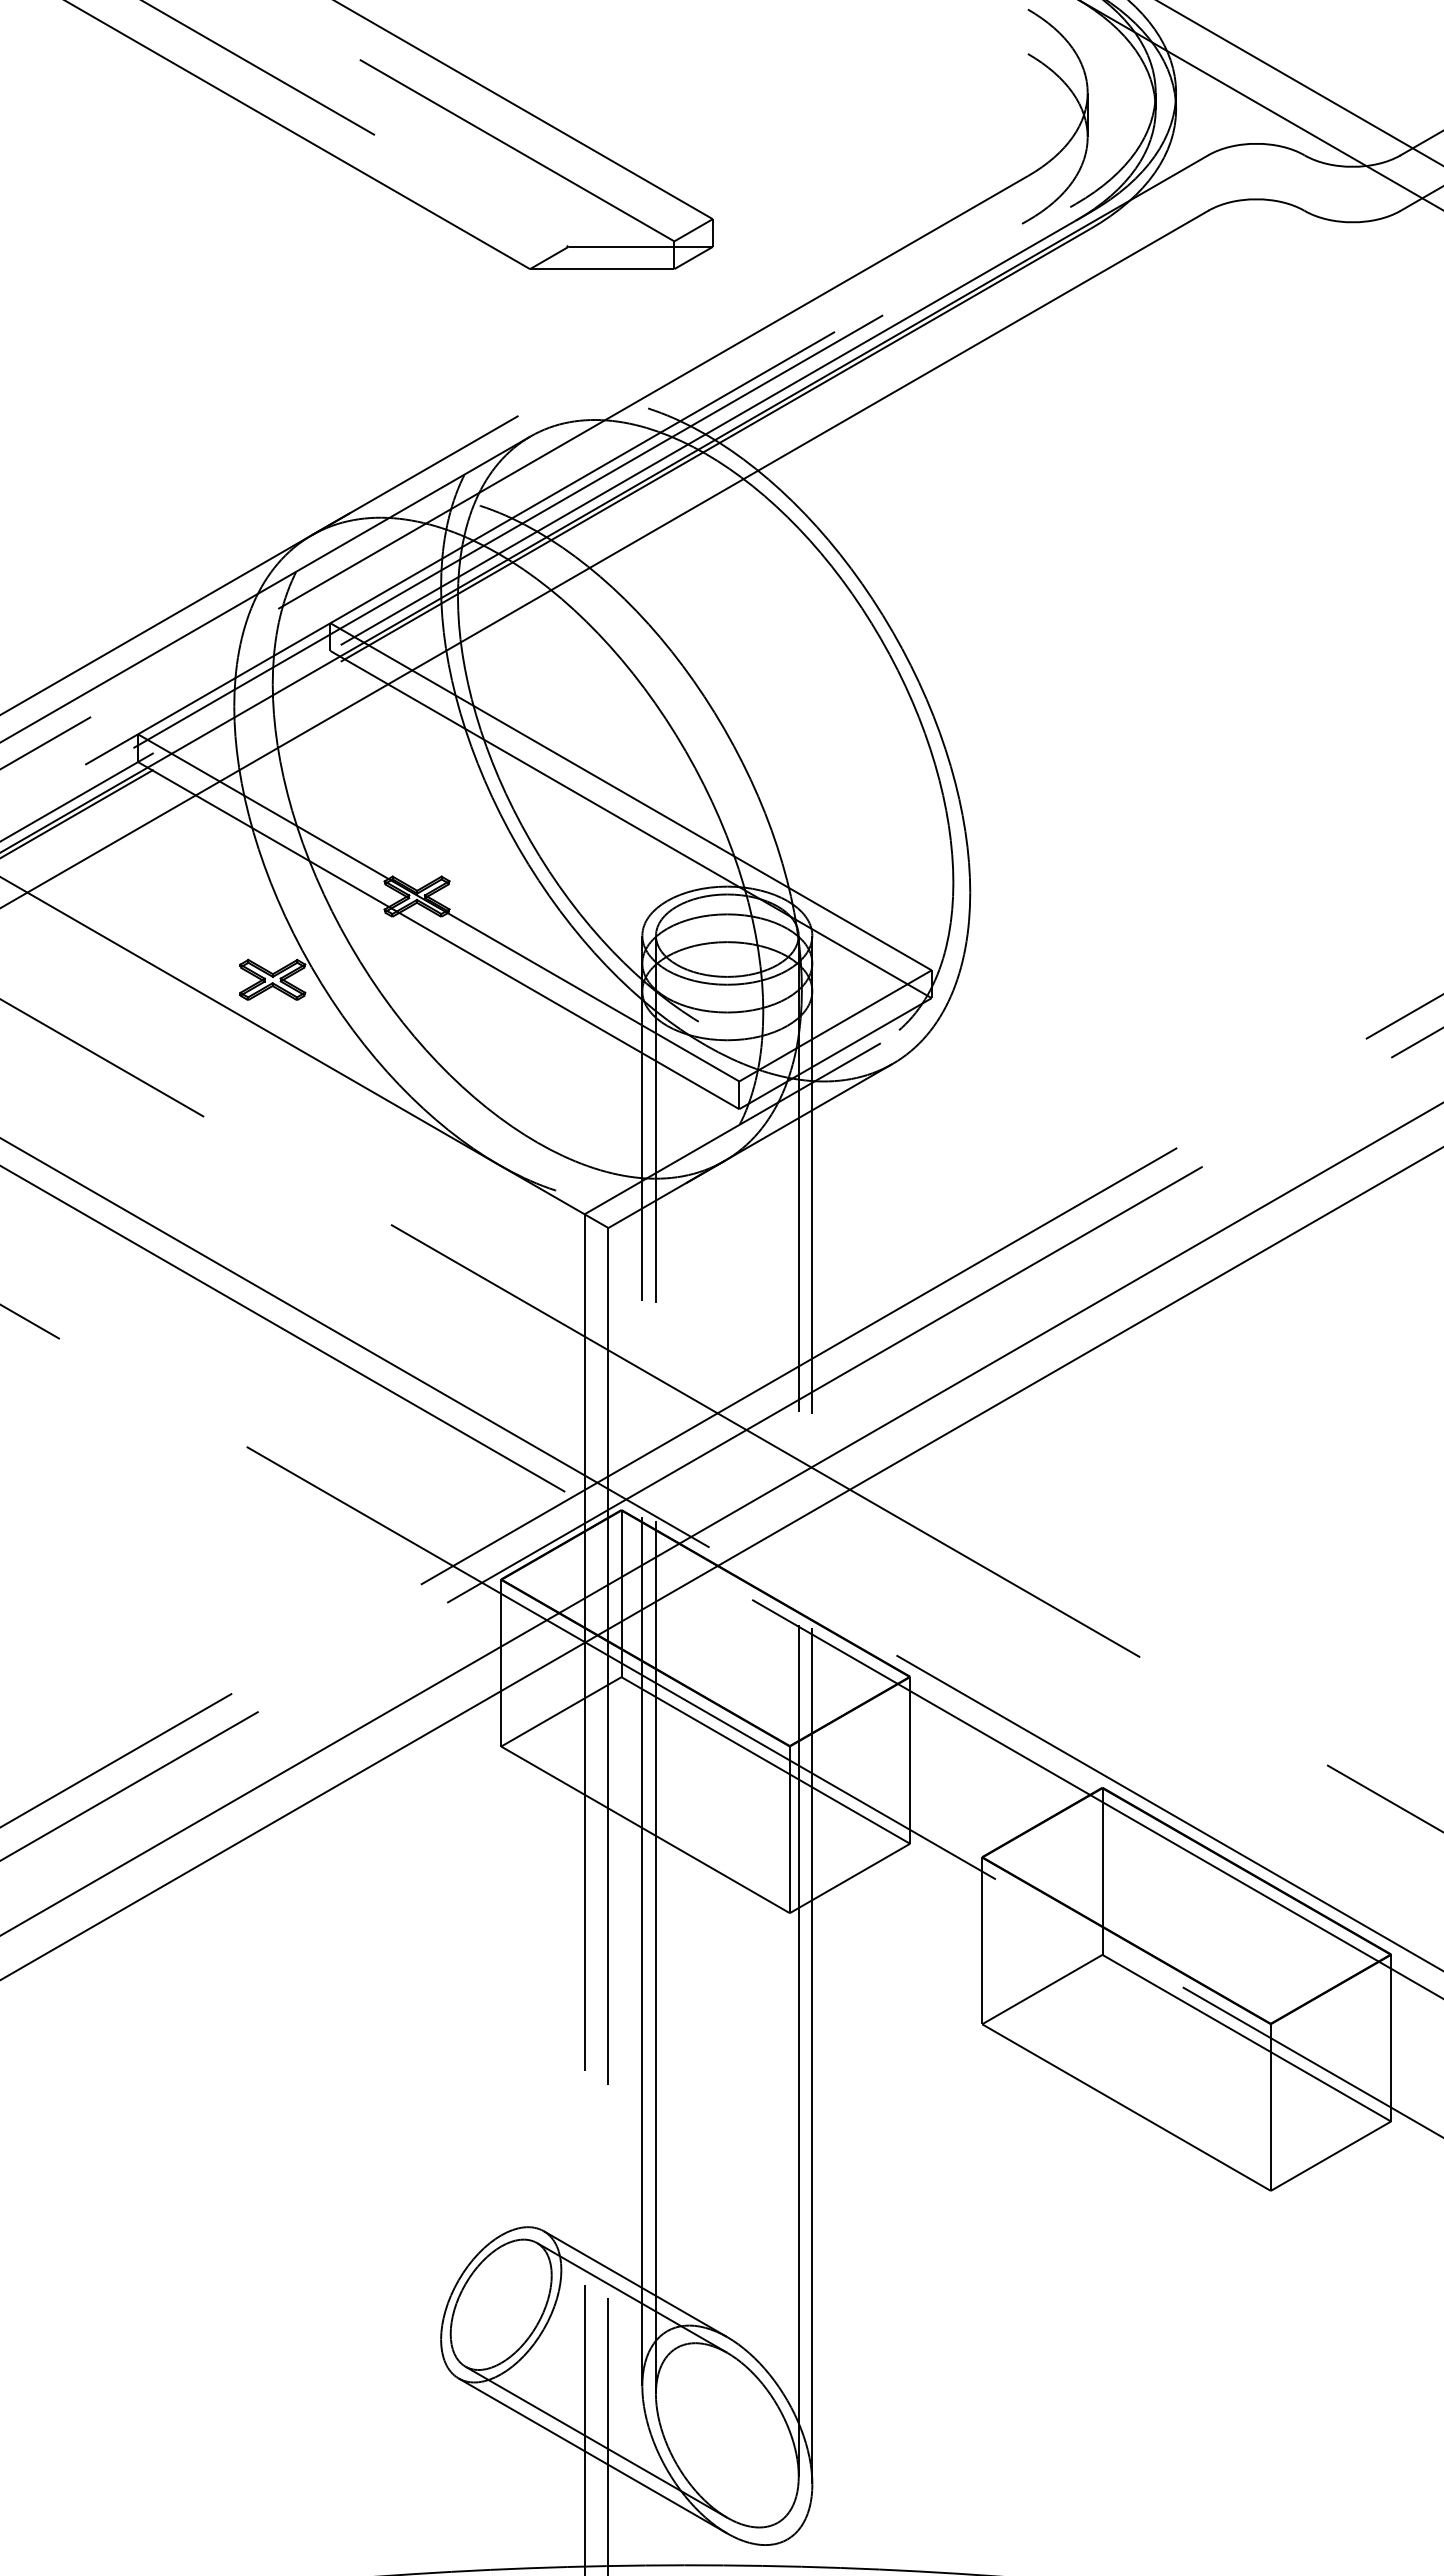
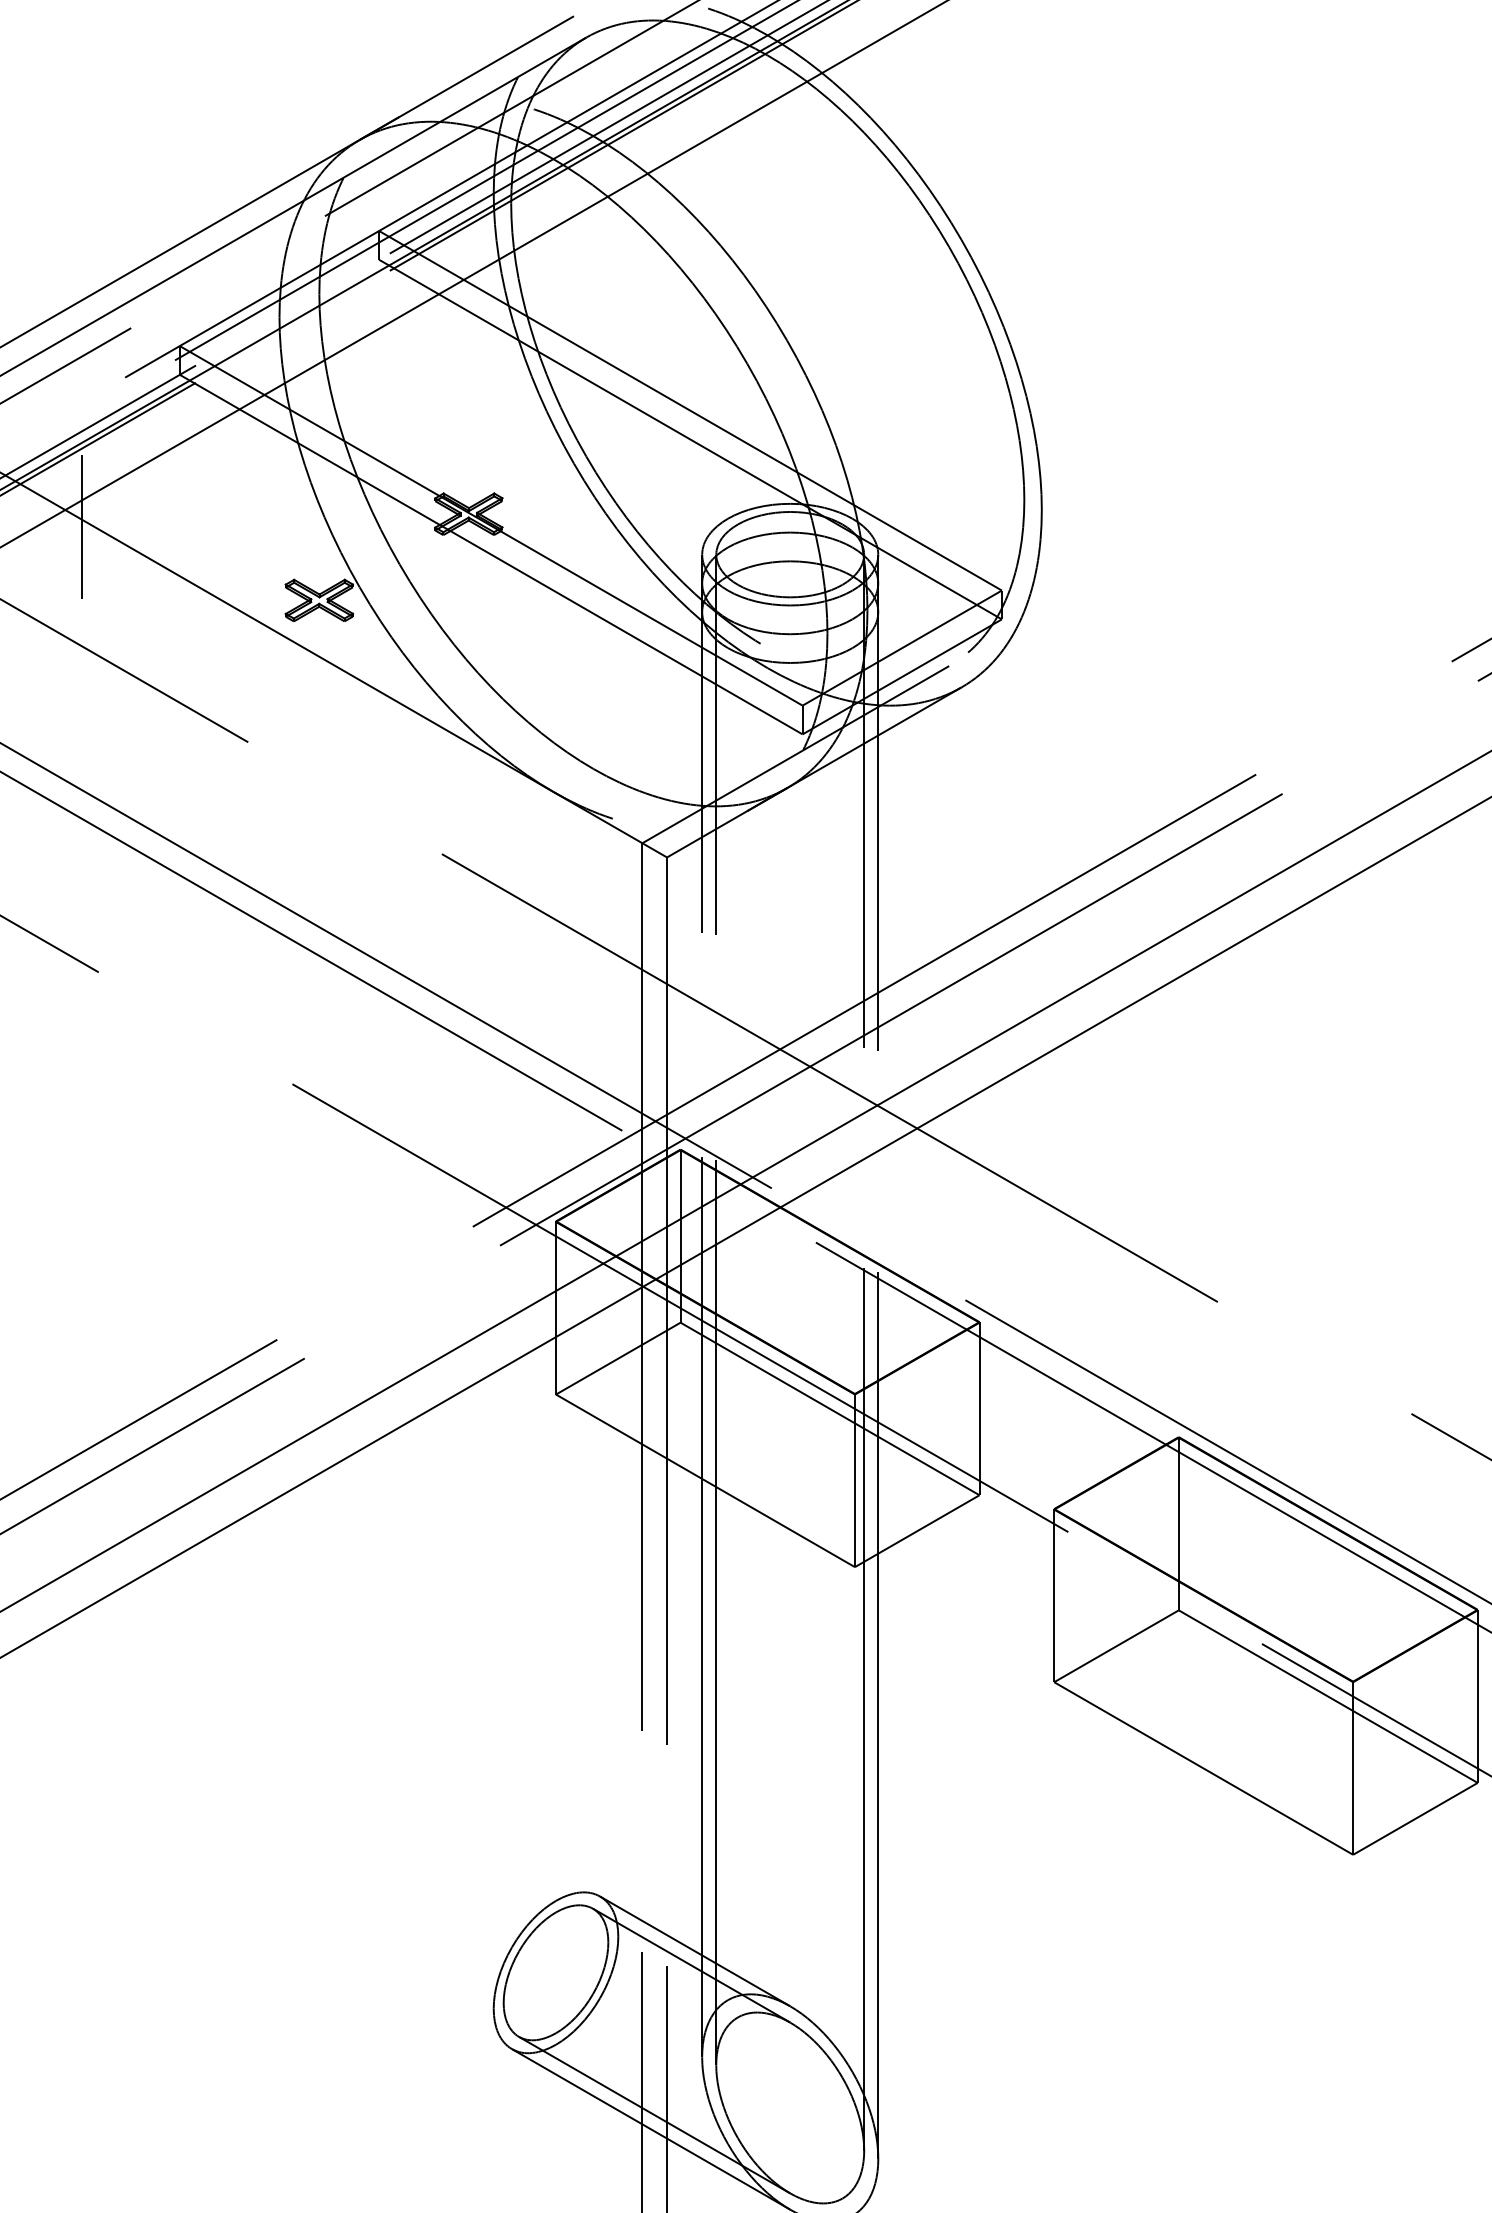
line: (43, 908) -> (81, 526), added

